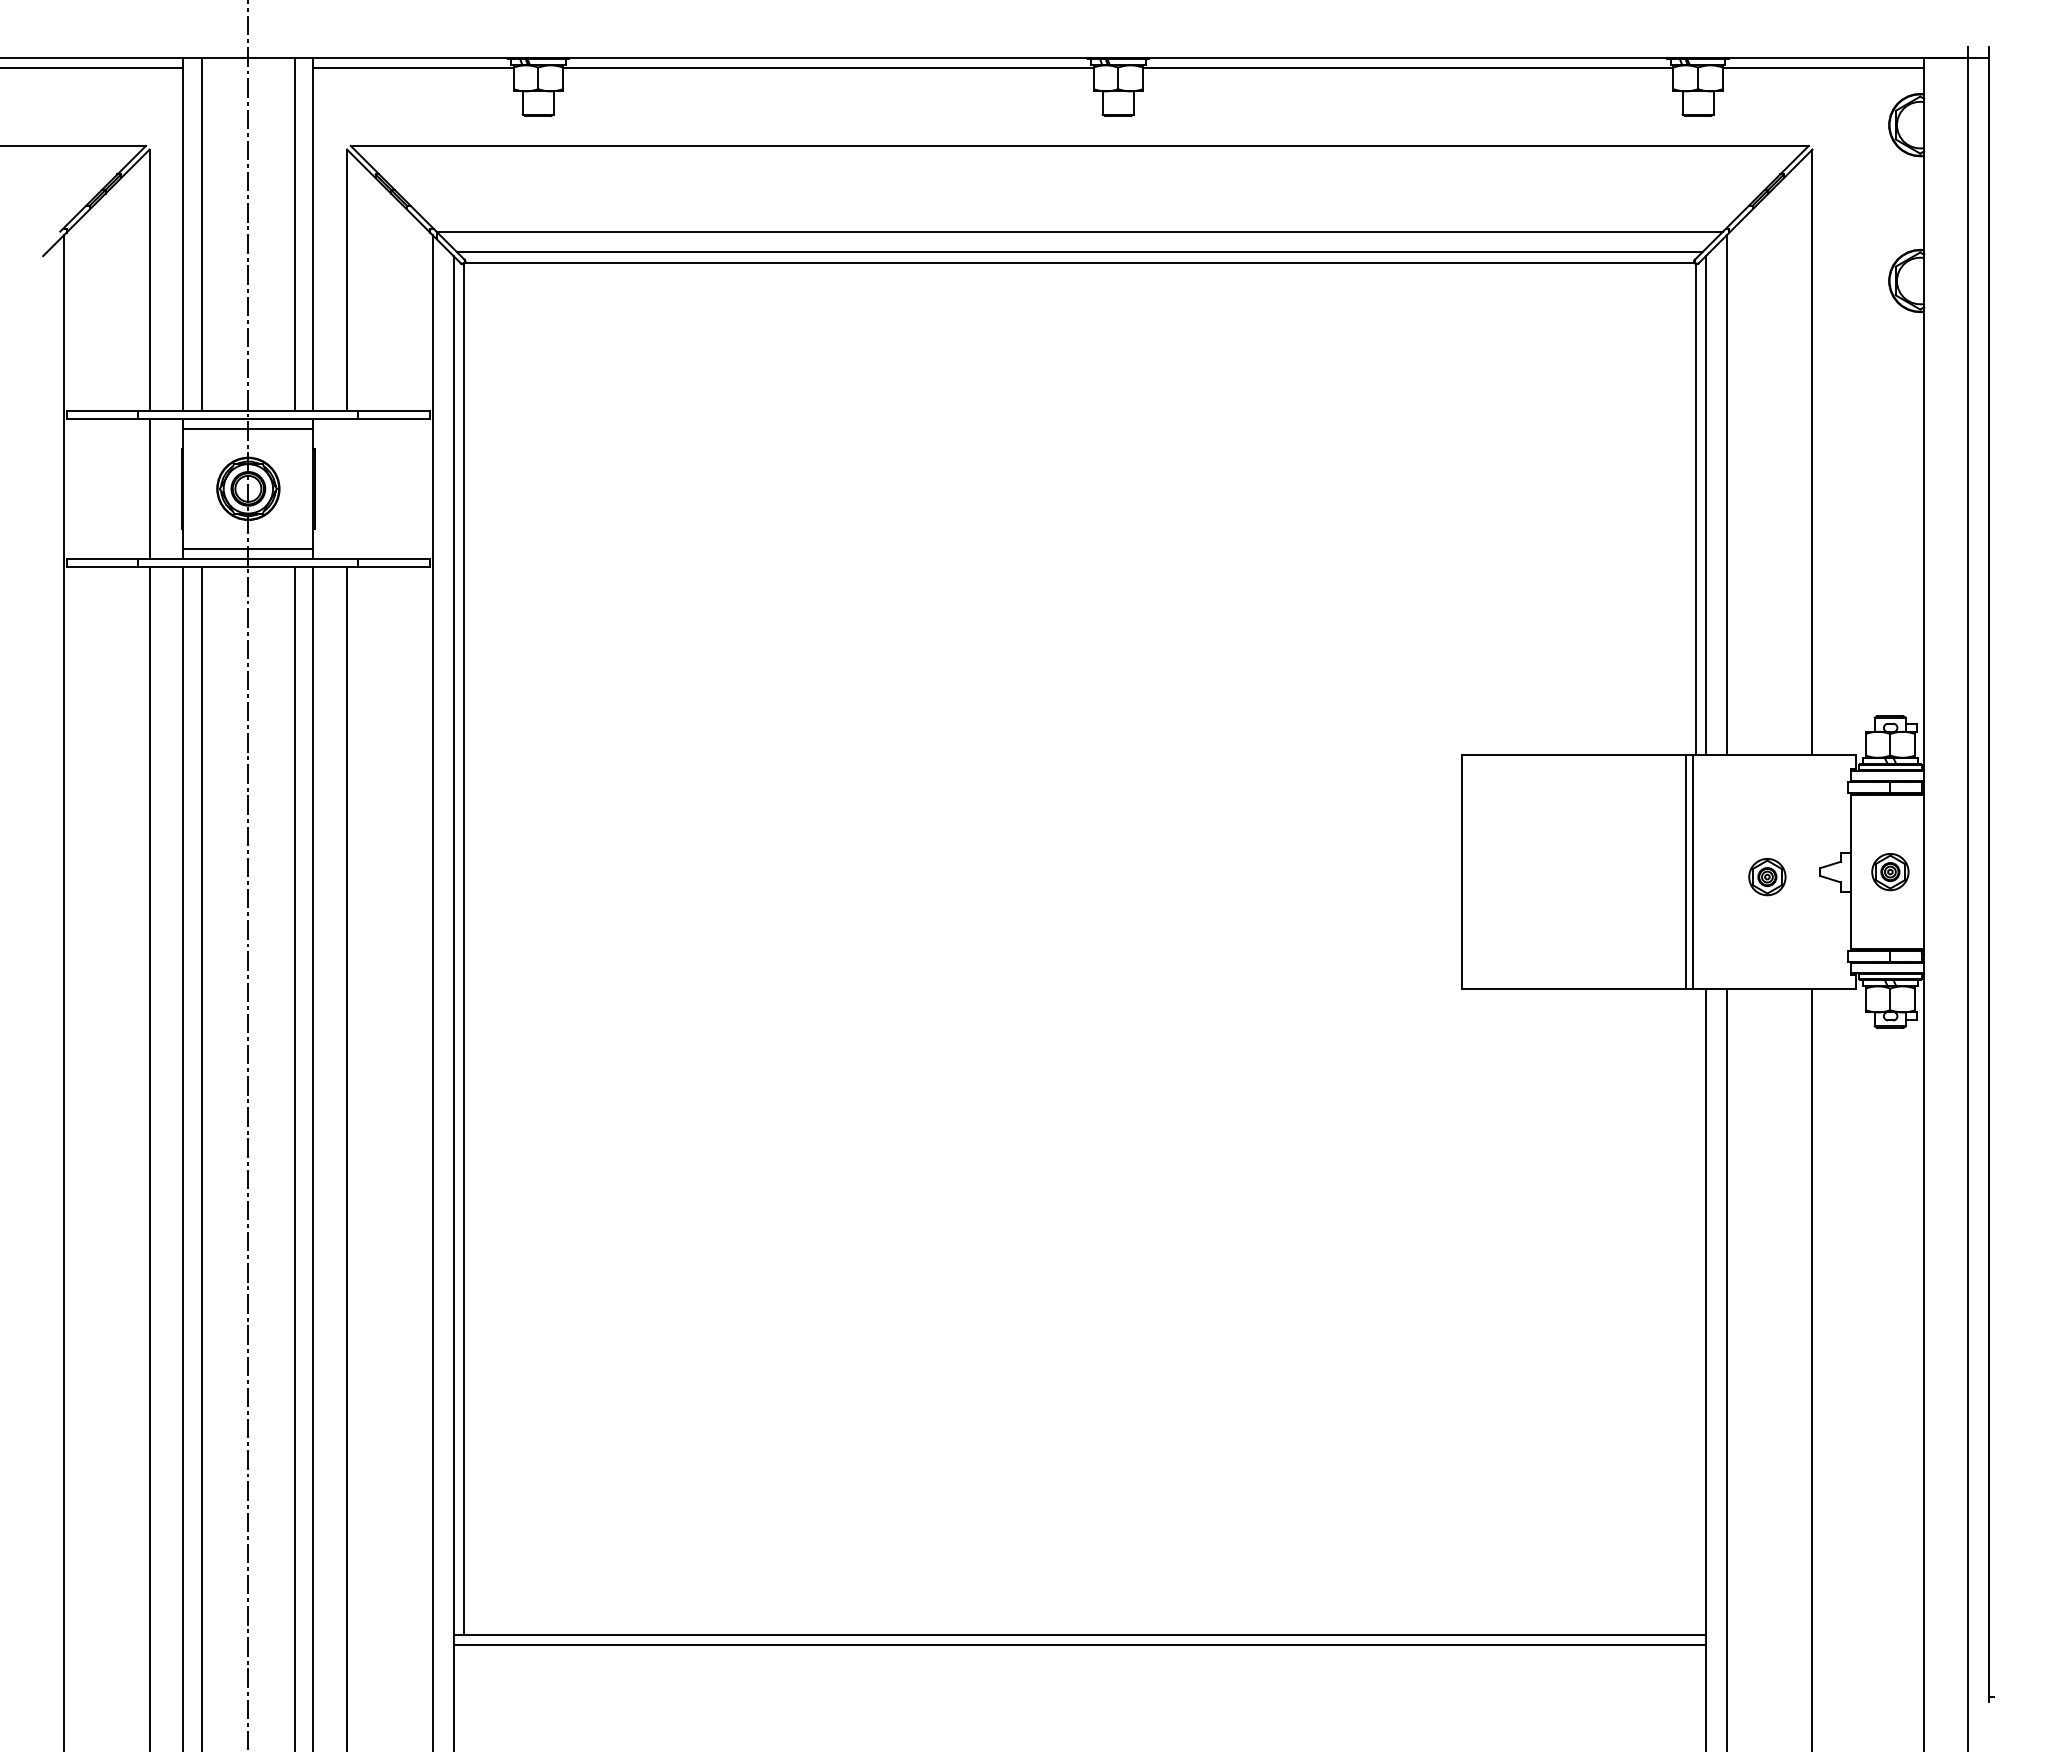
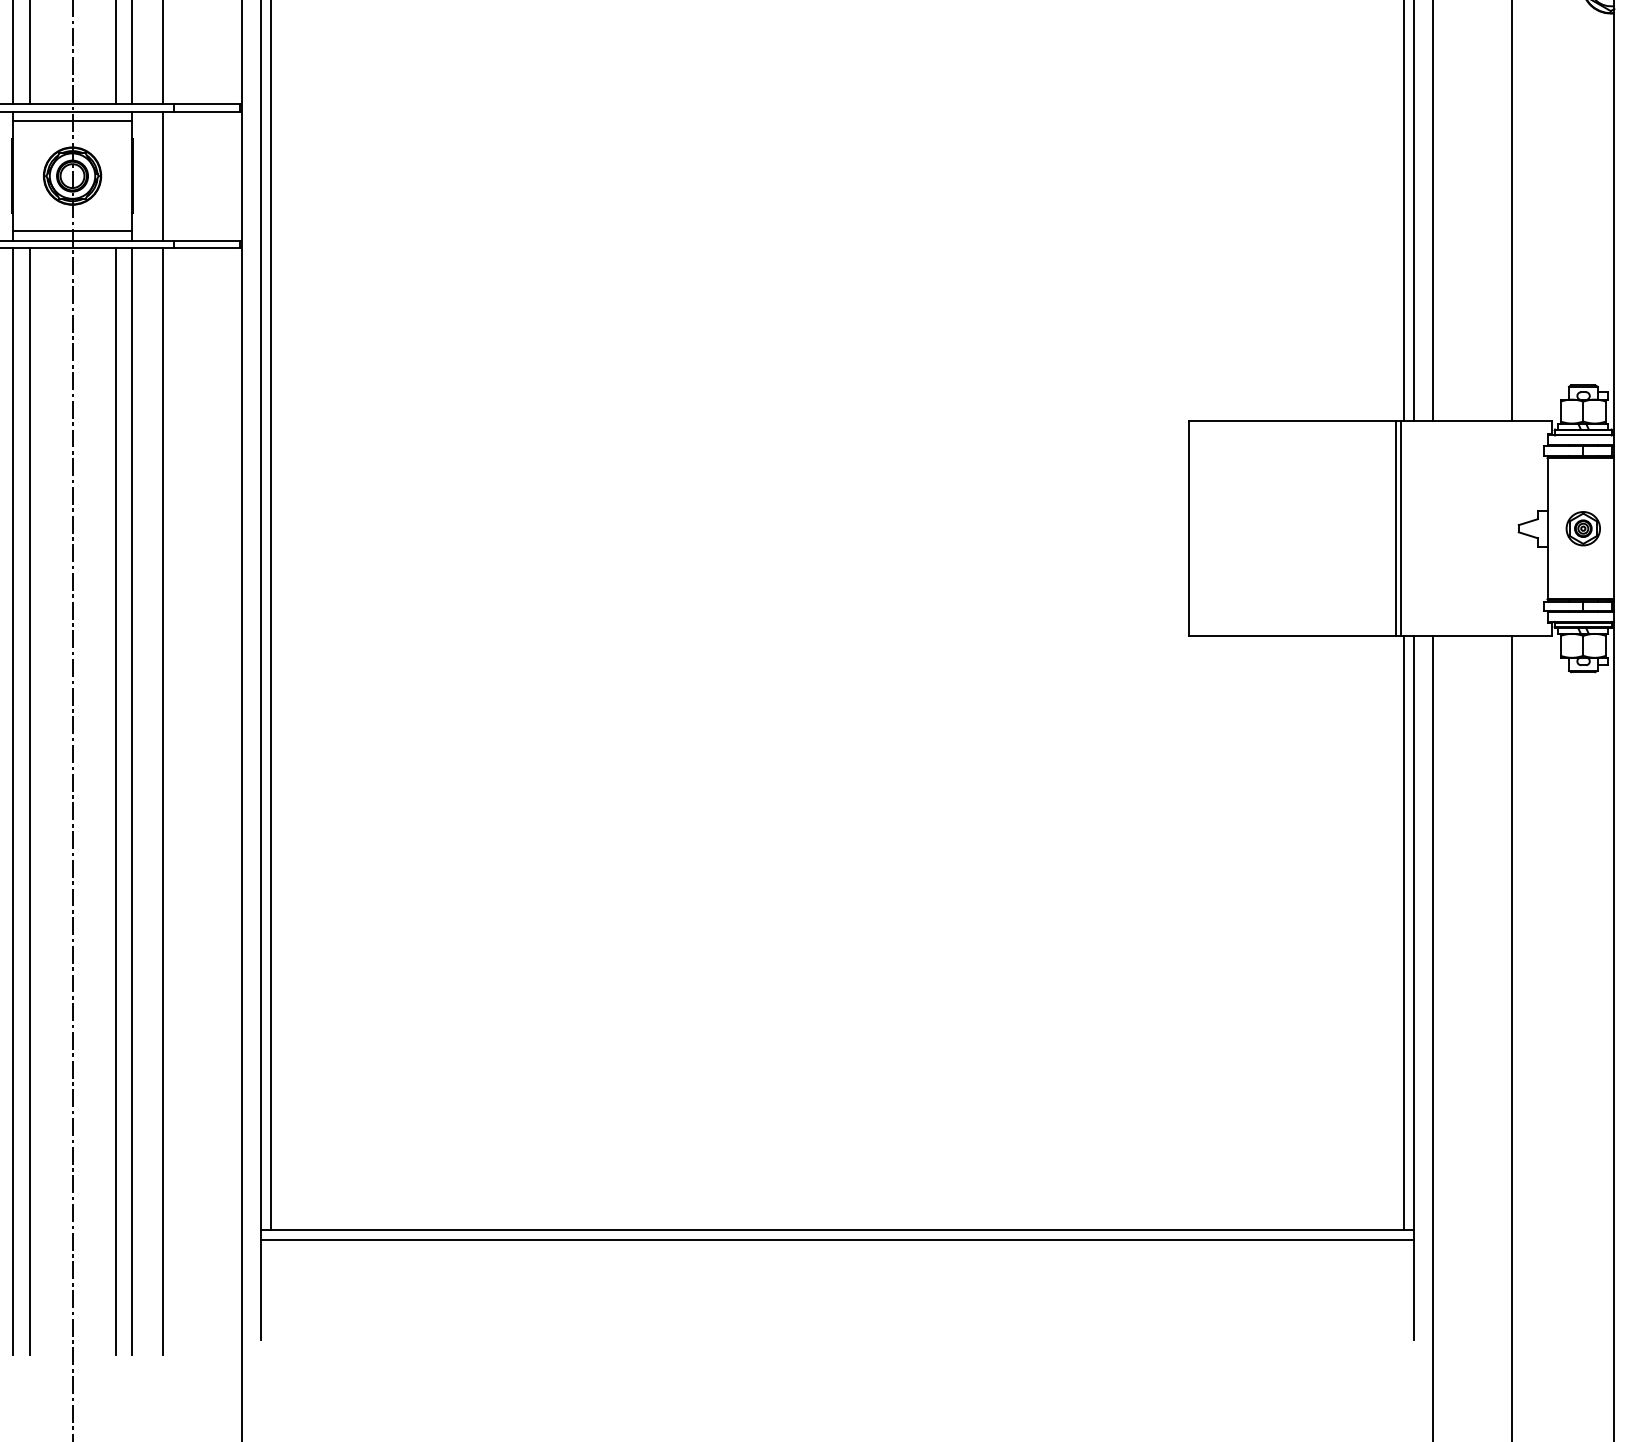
line: (347, 488) -> (163, 175), added
part: (1767, 877) -> (1470, 533), removed
line: (1695, 1311) -> (1404, 933), added

